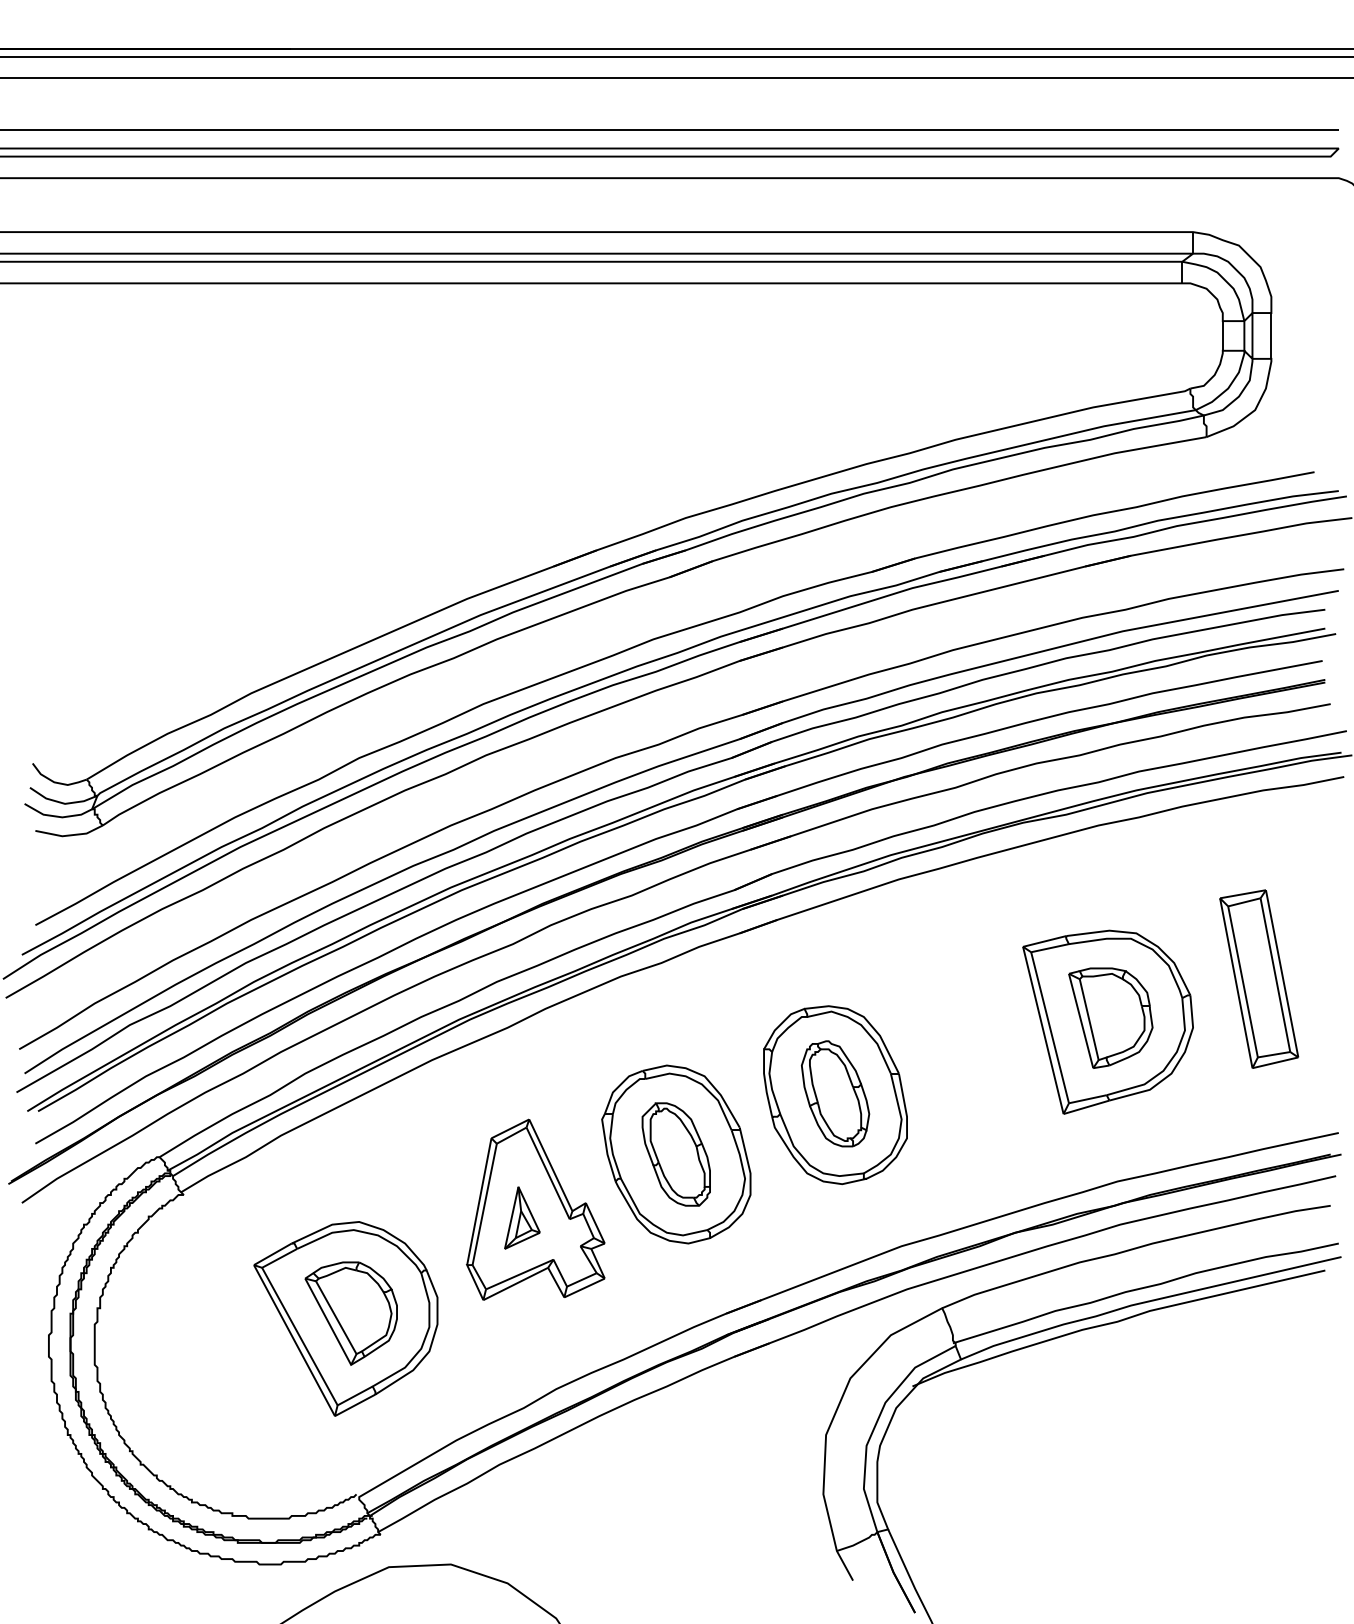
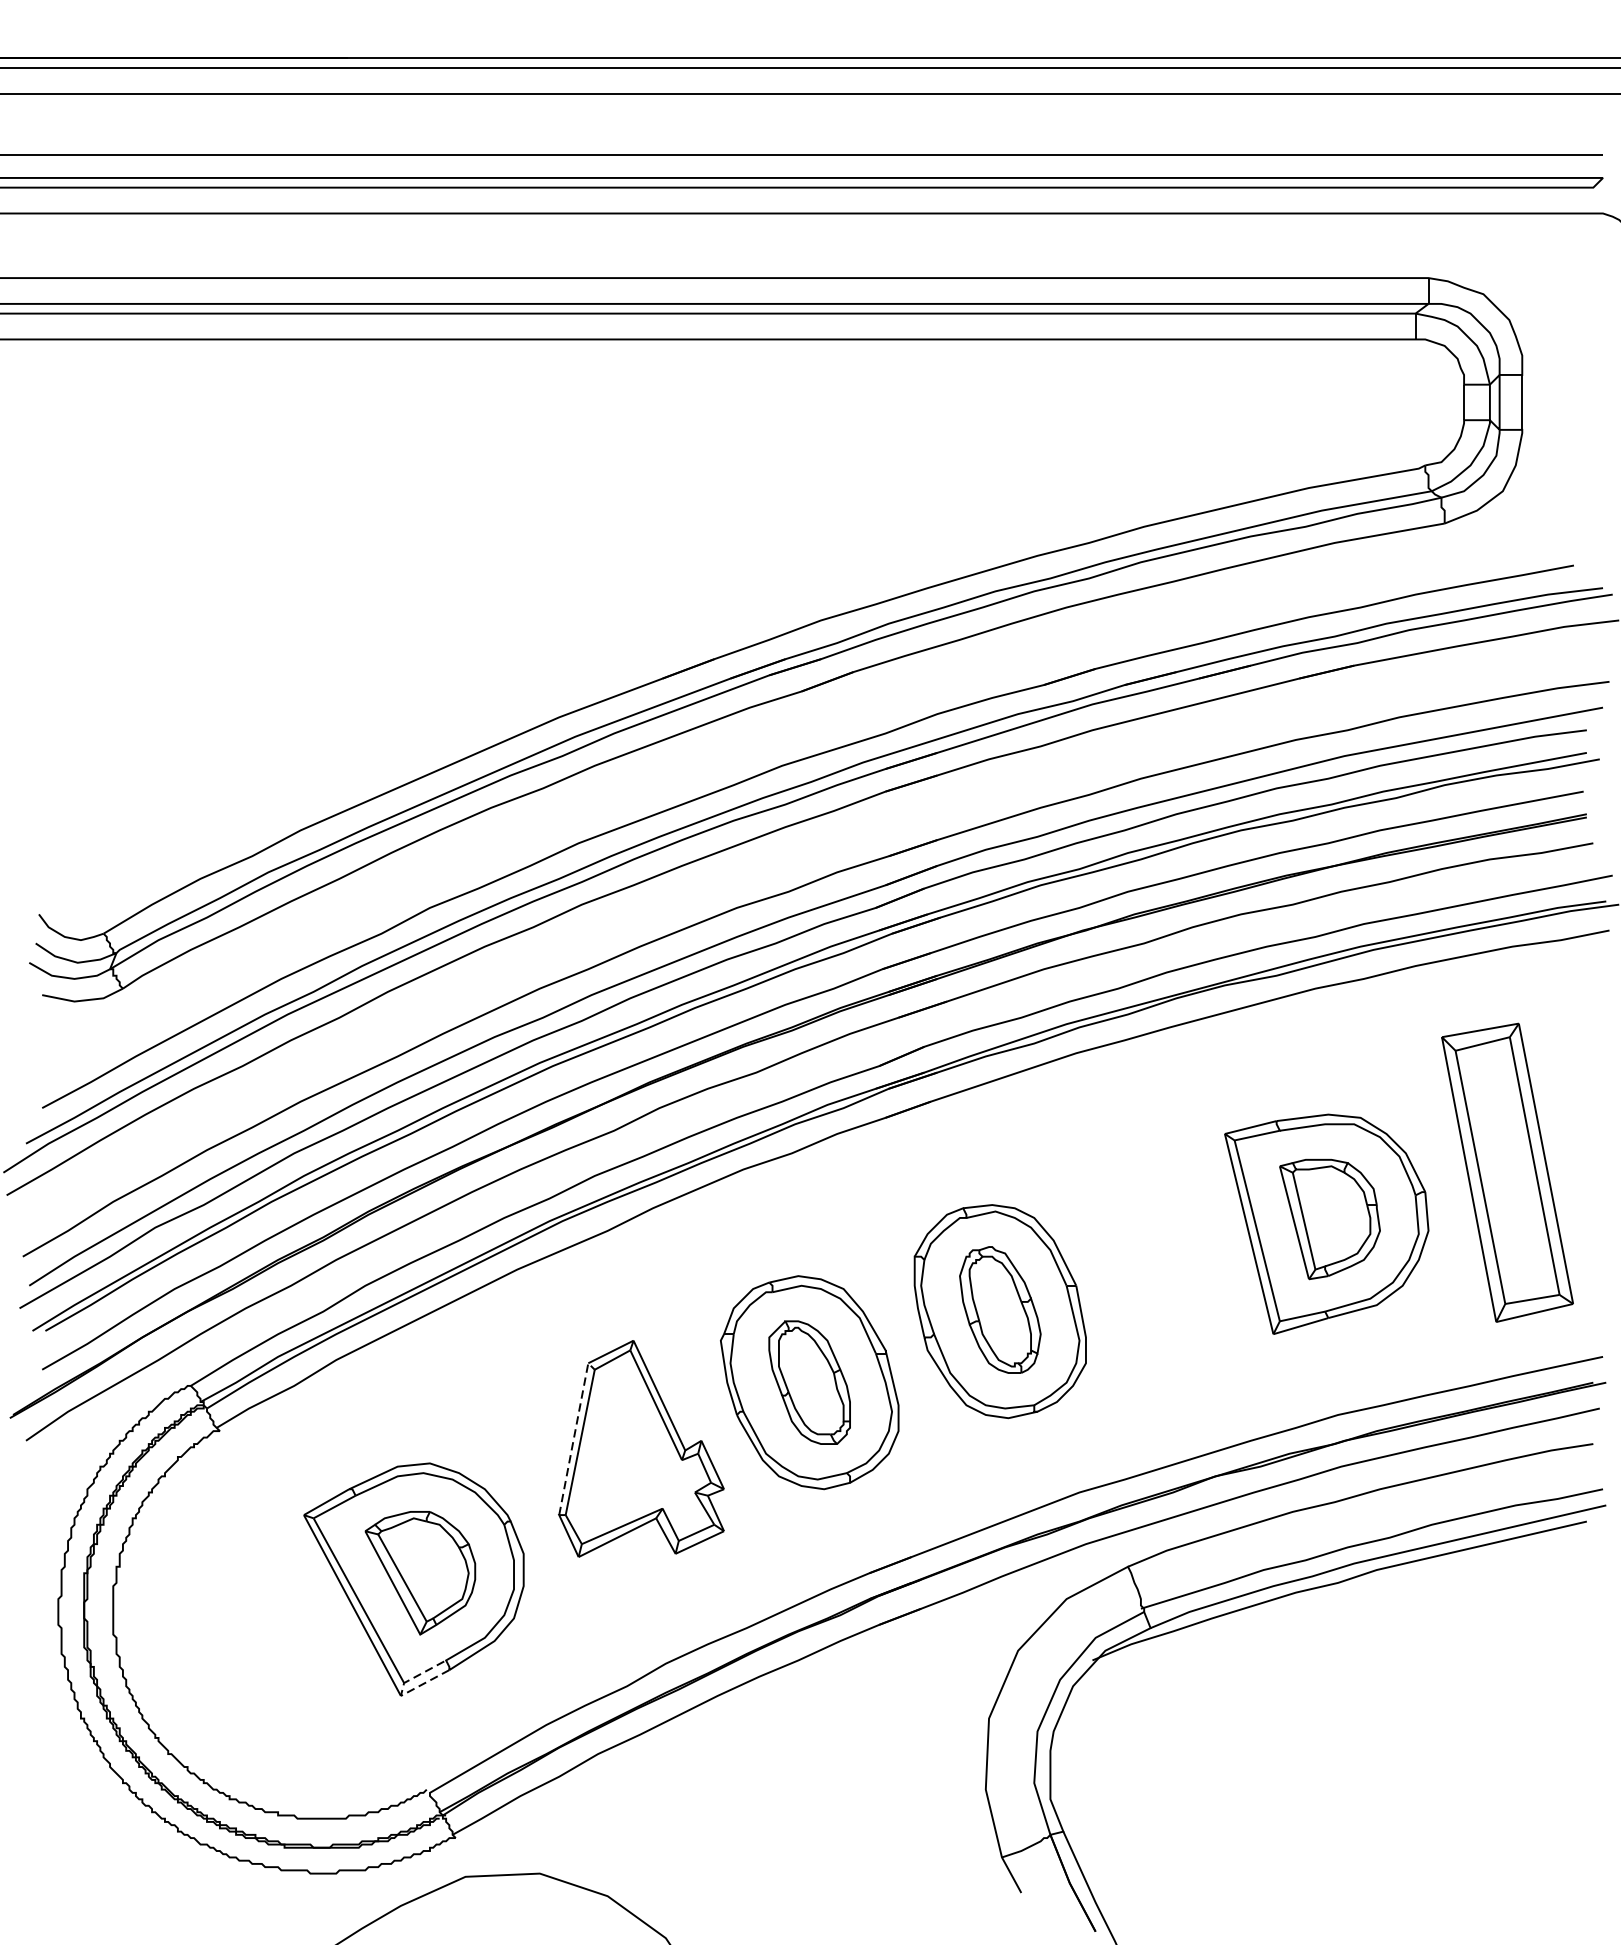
part: (1259, 978) -> (1508, 1171), size x1.4
line: (480, 1196) -> (575, 1432), solid -> dashed
part: (522, 1217) -> (625, 1458), removed
line: (335, 1413) -> (401, 1692), solid -> dashed

